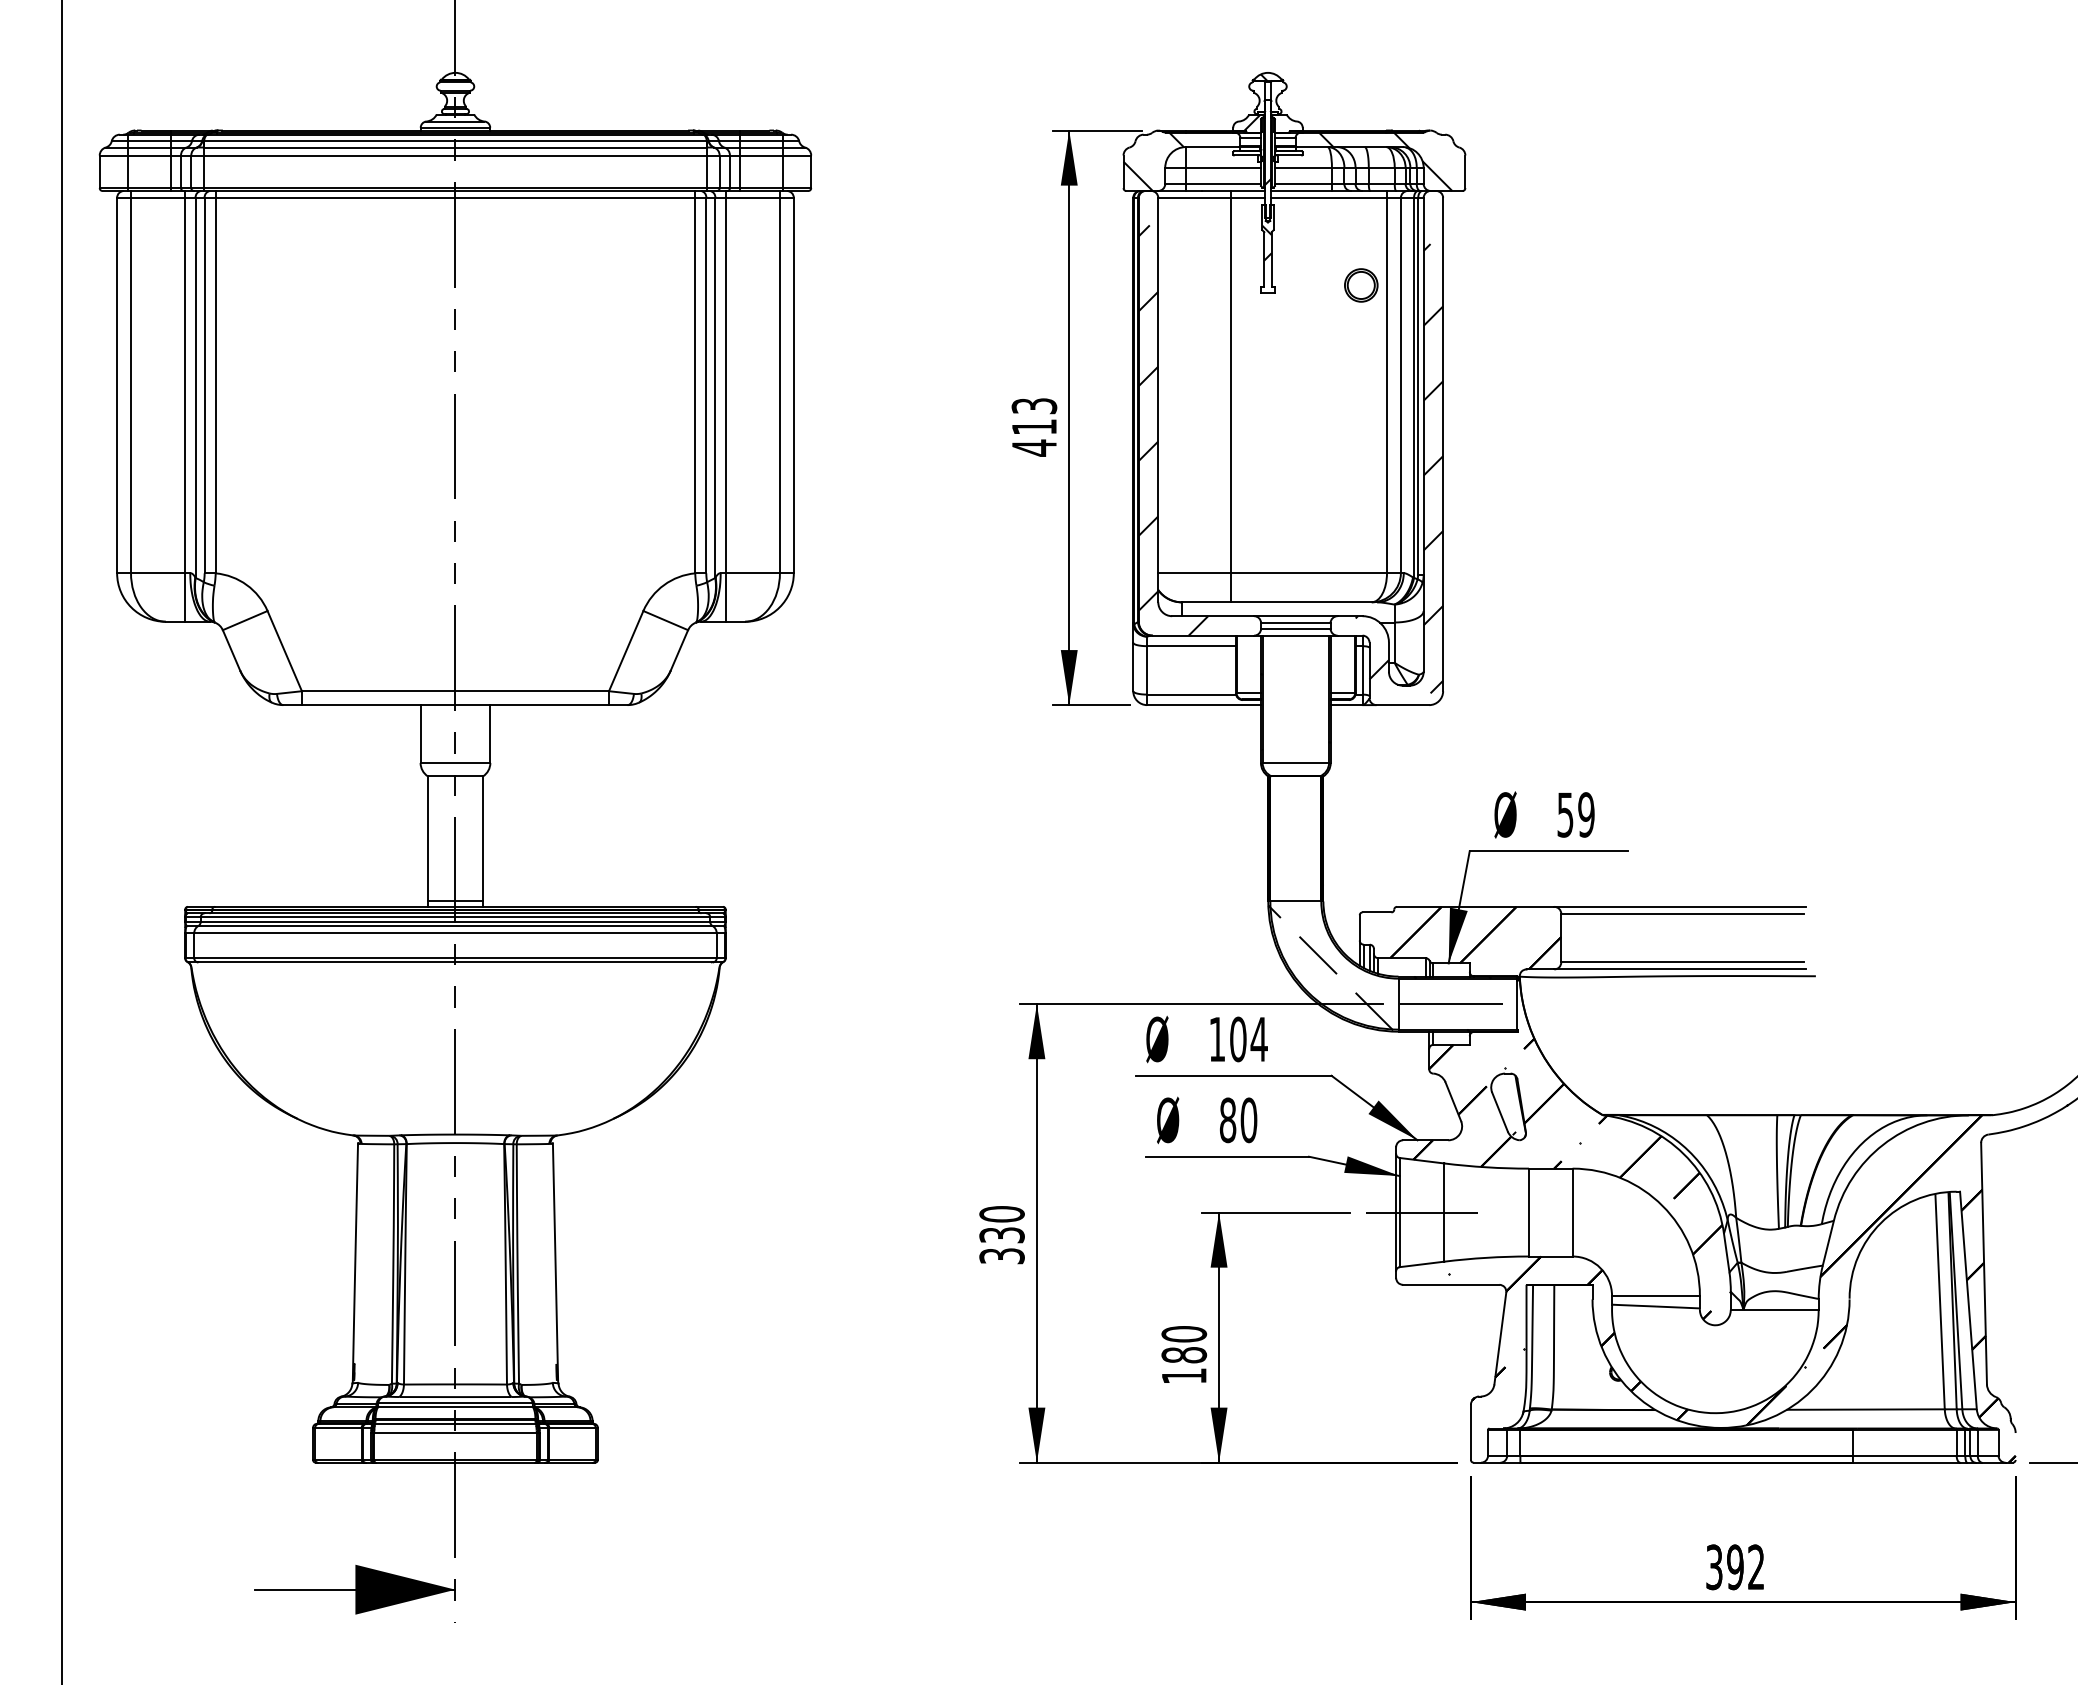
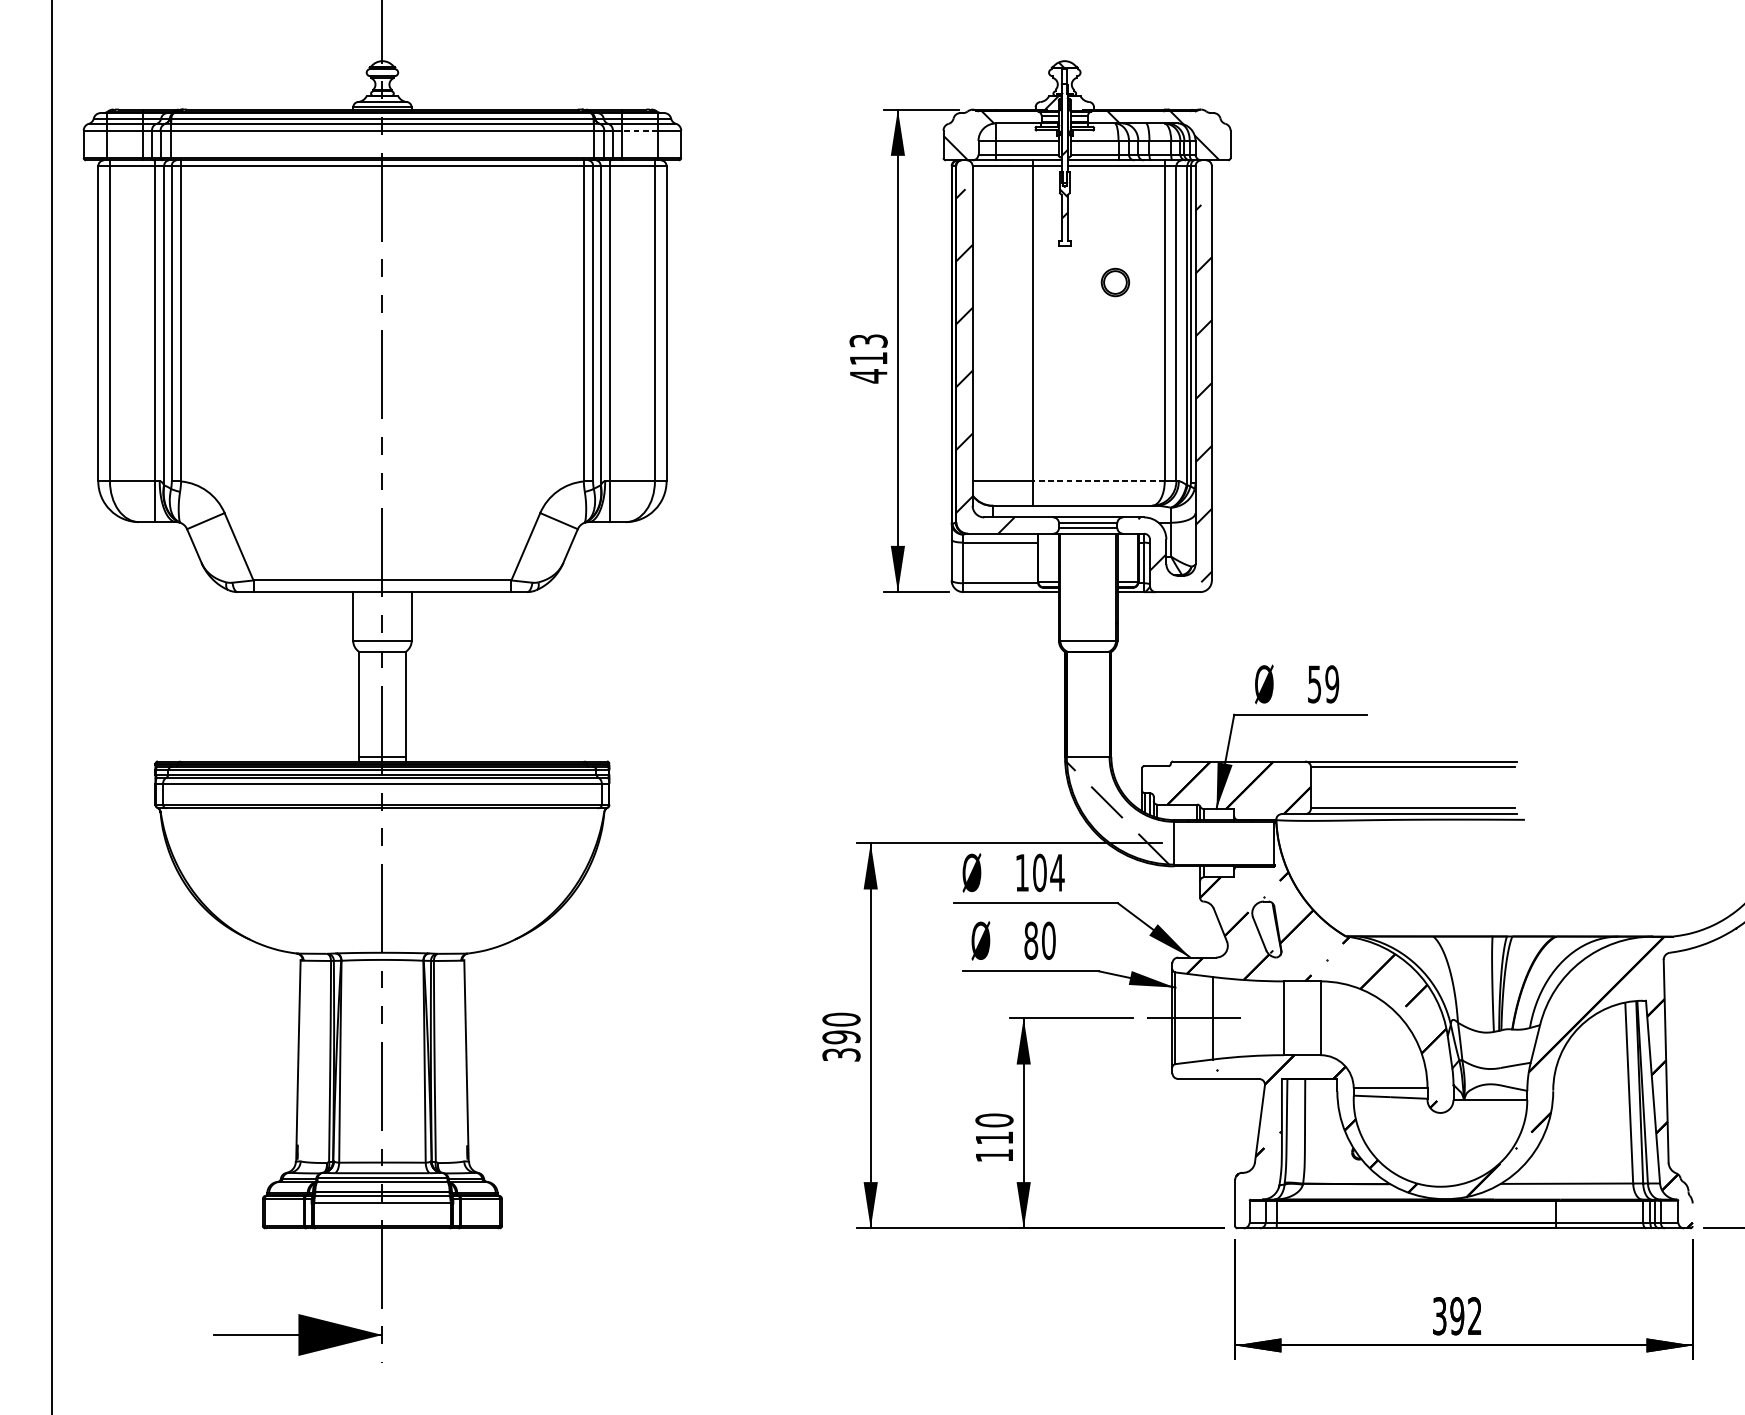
line: (761, 155) -> (639, 130), solid -> dashed
part: (1361, 285) -> (1115, 282), moved
line: (1308, 573) -> (1098, 481), solid -> dashed
line: (1451, 1004) -> (1218, 843), removed
text: (1001, 1235) -> (841, 1037), 330 -> 390
text: (1184, 1355) -> (994, 1138), 180 -> 110

